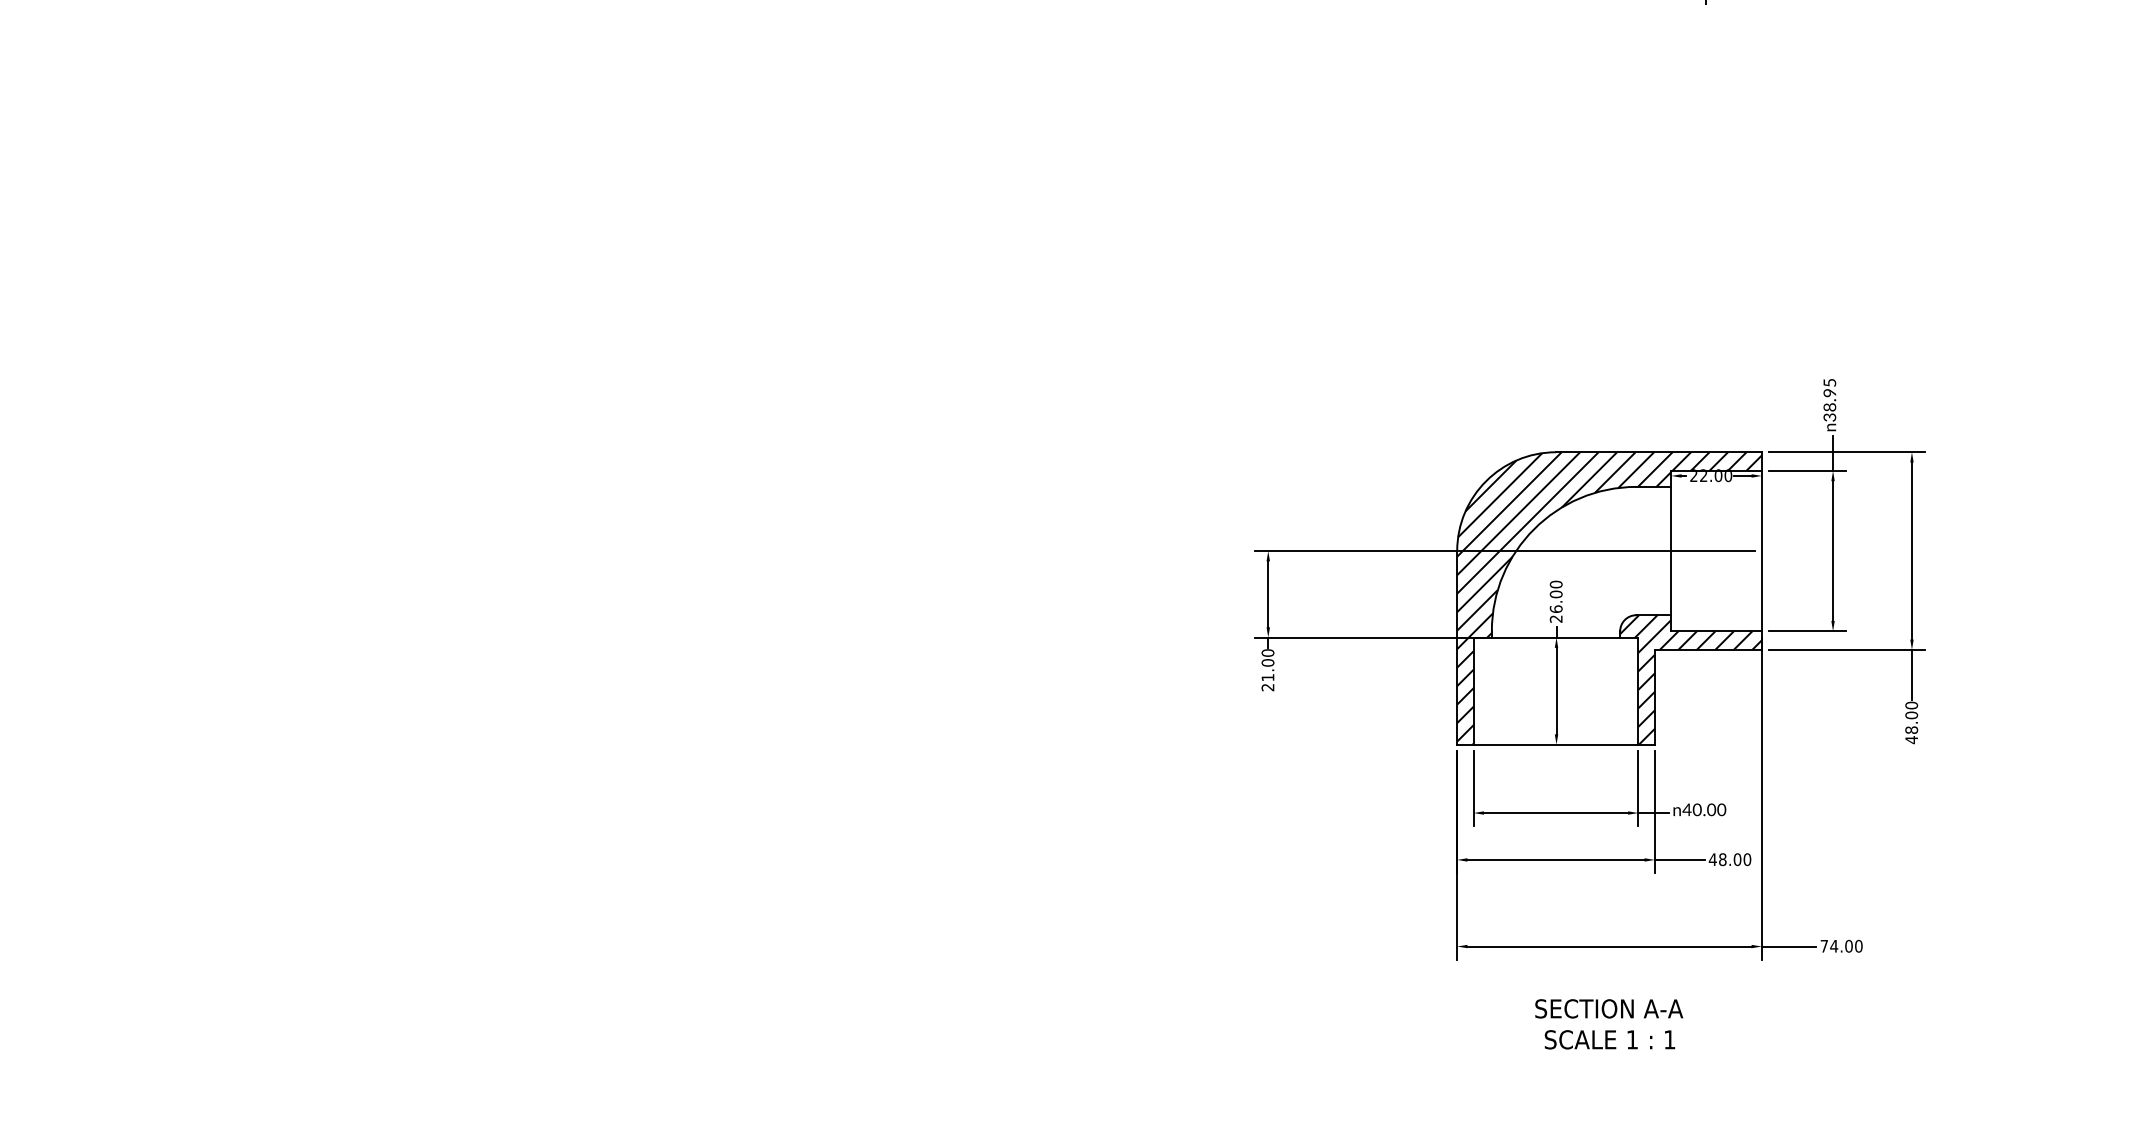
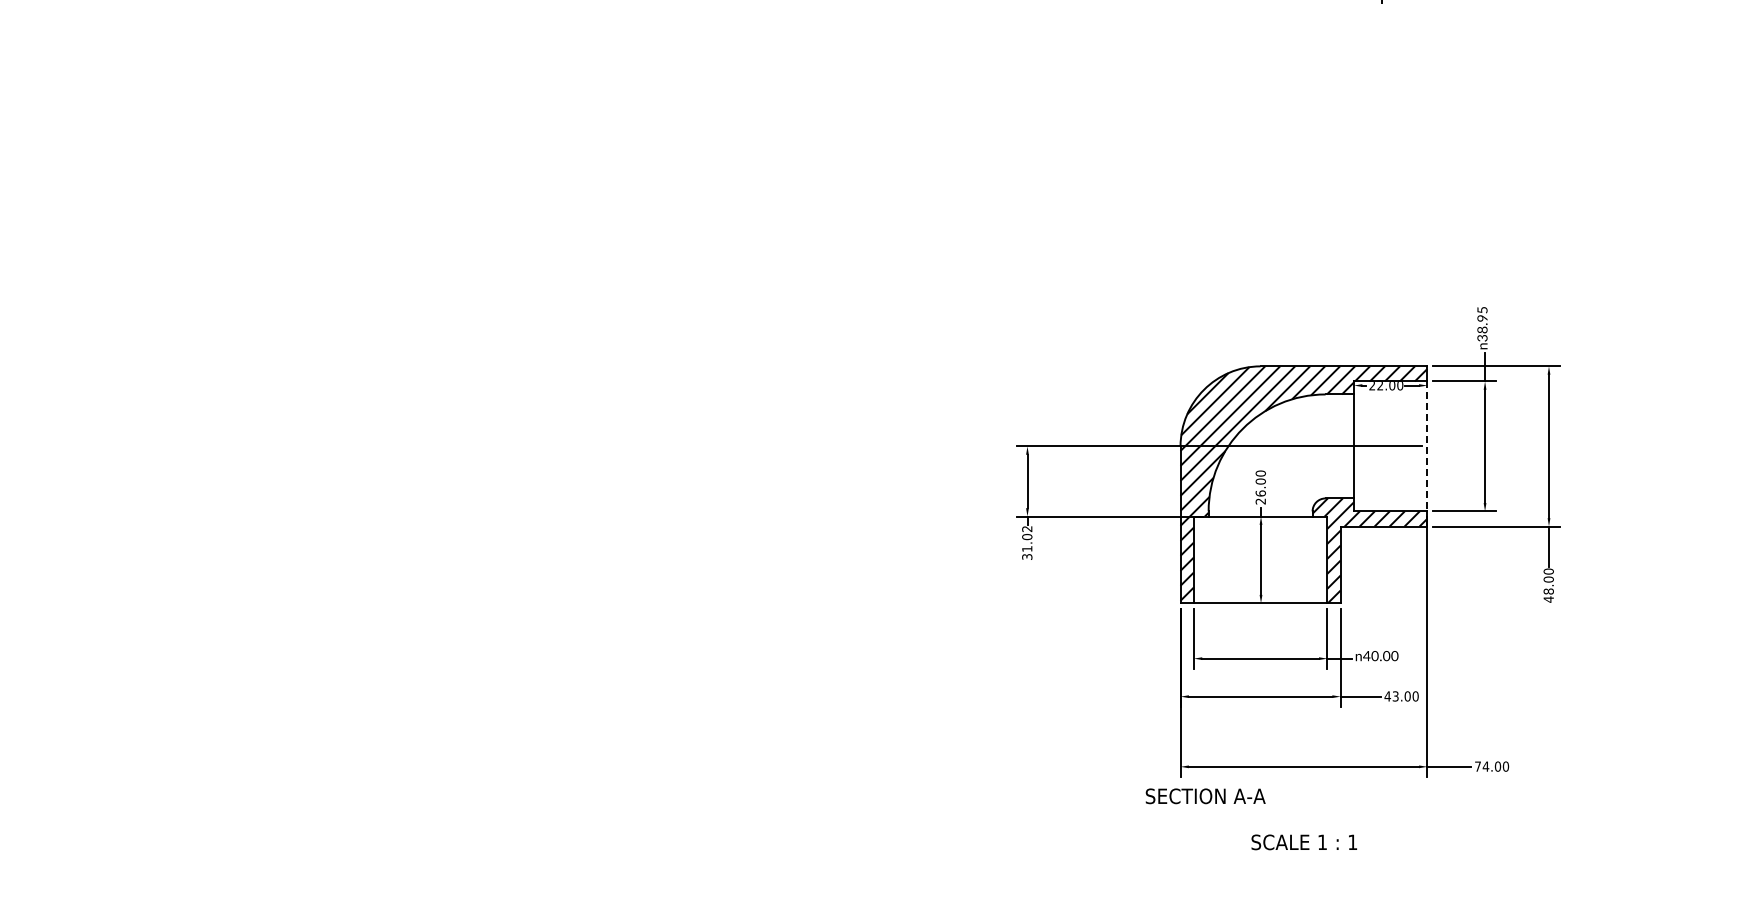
line: (1762, 551) -> (1427, 446), solid -> dashed
text: (1268, 669) -> (1027, 542), 21.00 -> 31.02
text: (1722, 859) -> (1395, 696), 48.00 -> 43.00
text: (1608, 1009) -> (1205, 796), moved

